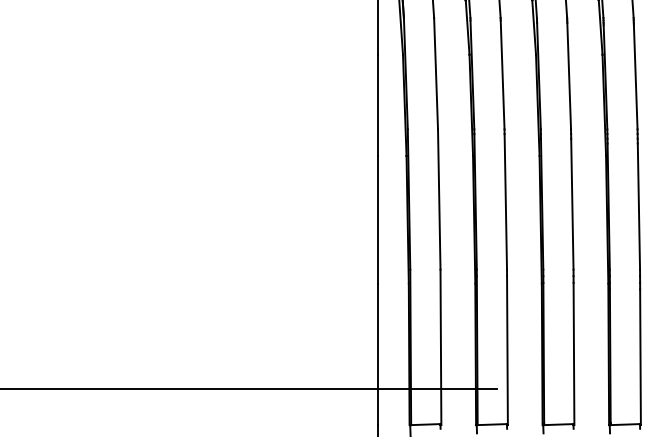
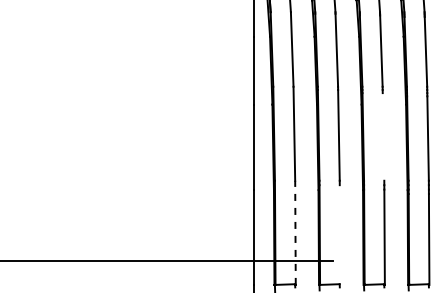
line: (572, 203) -> (383, 136), removed
line: (440, 346) -> (295, 232), solid -> dashed
line: (506, 349) -> (339, 234), removed

